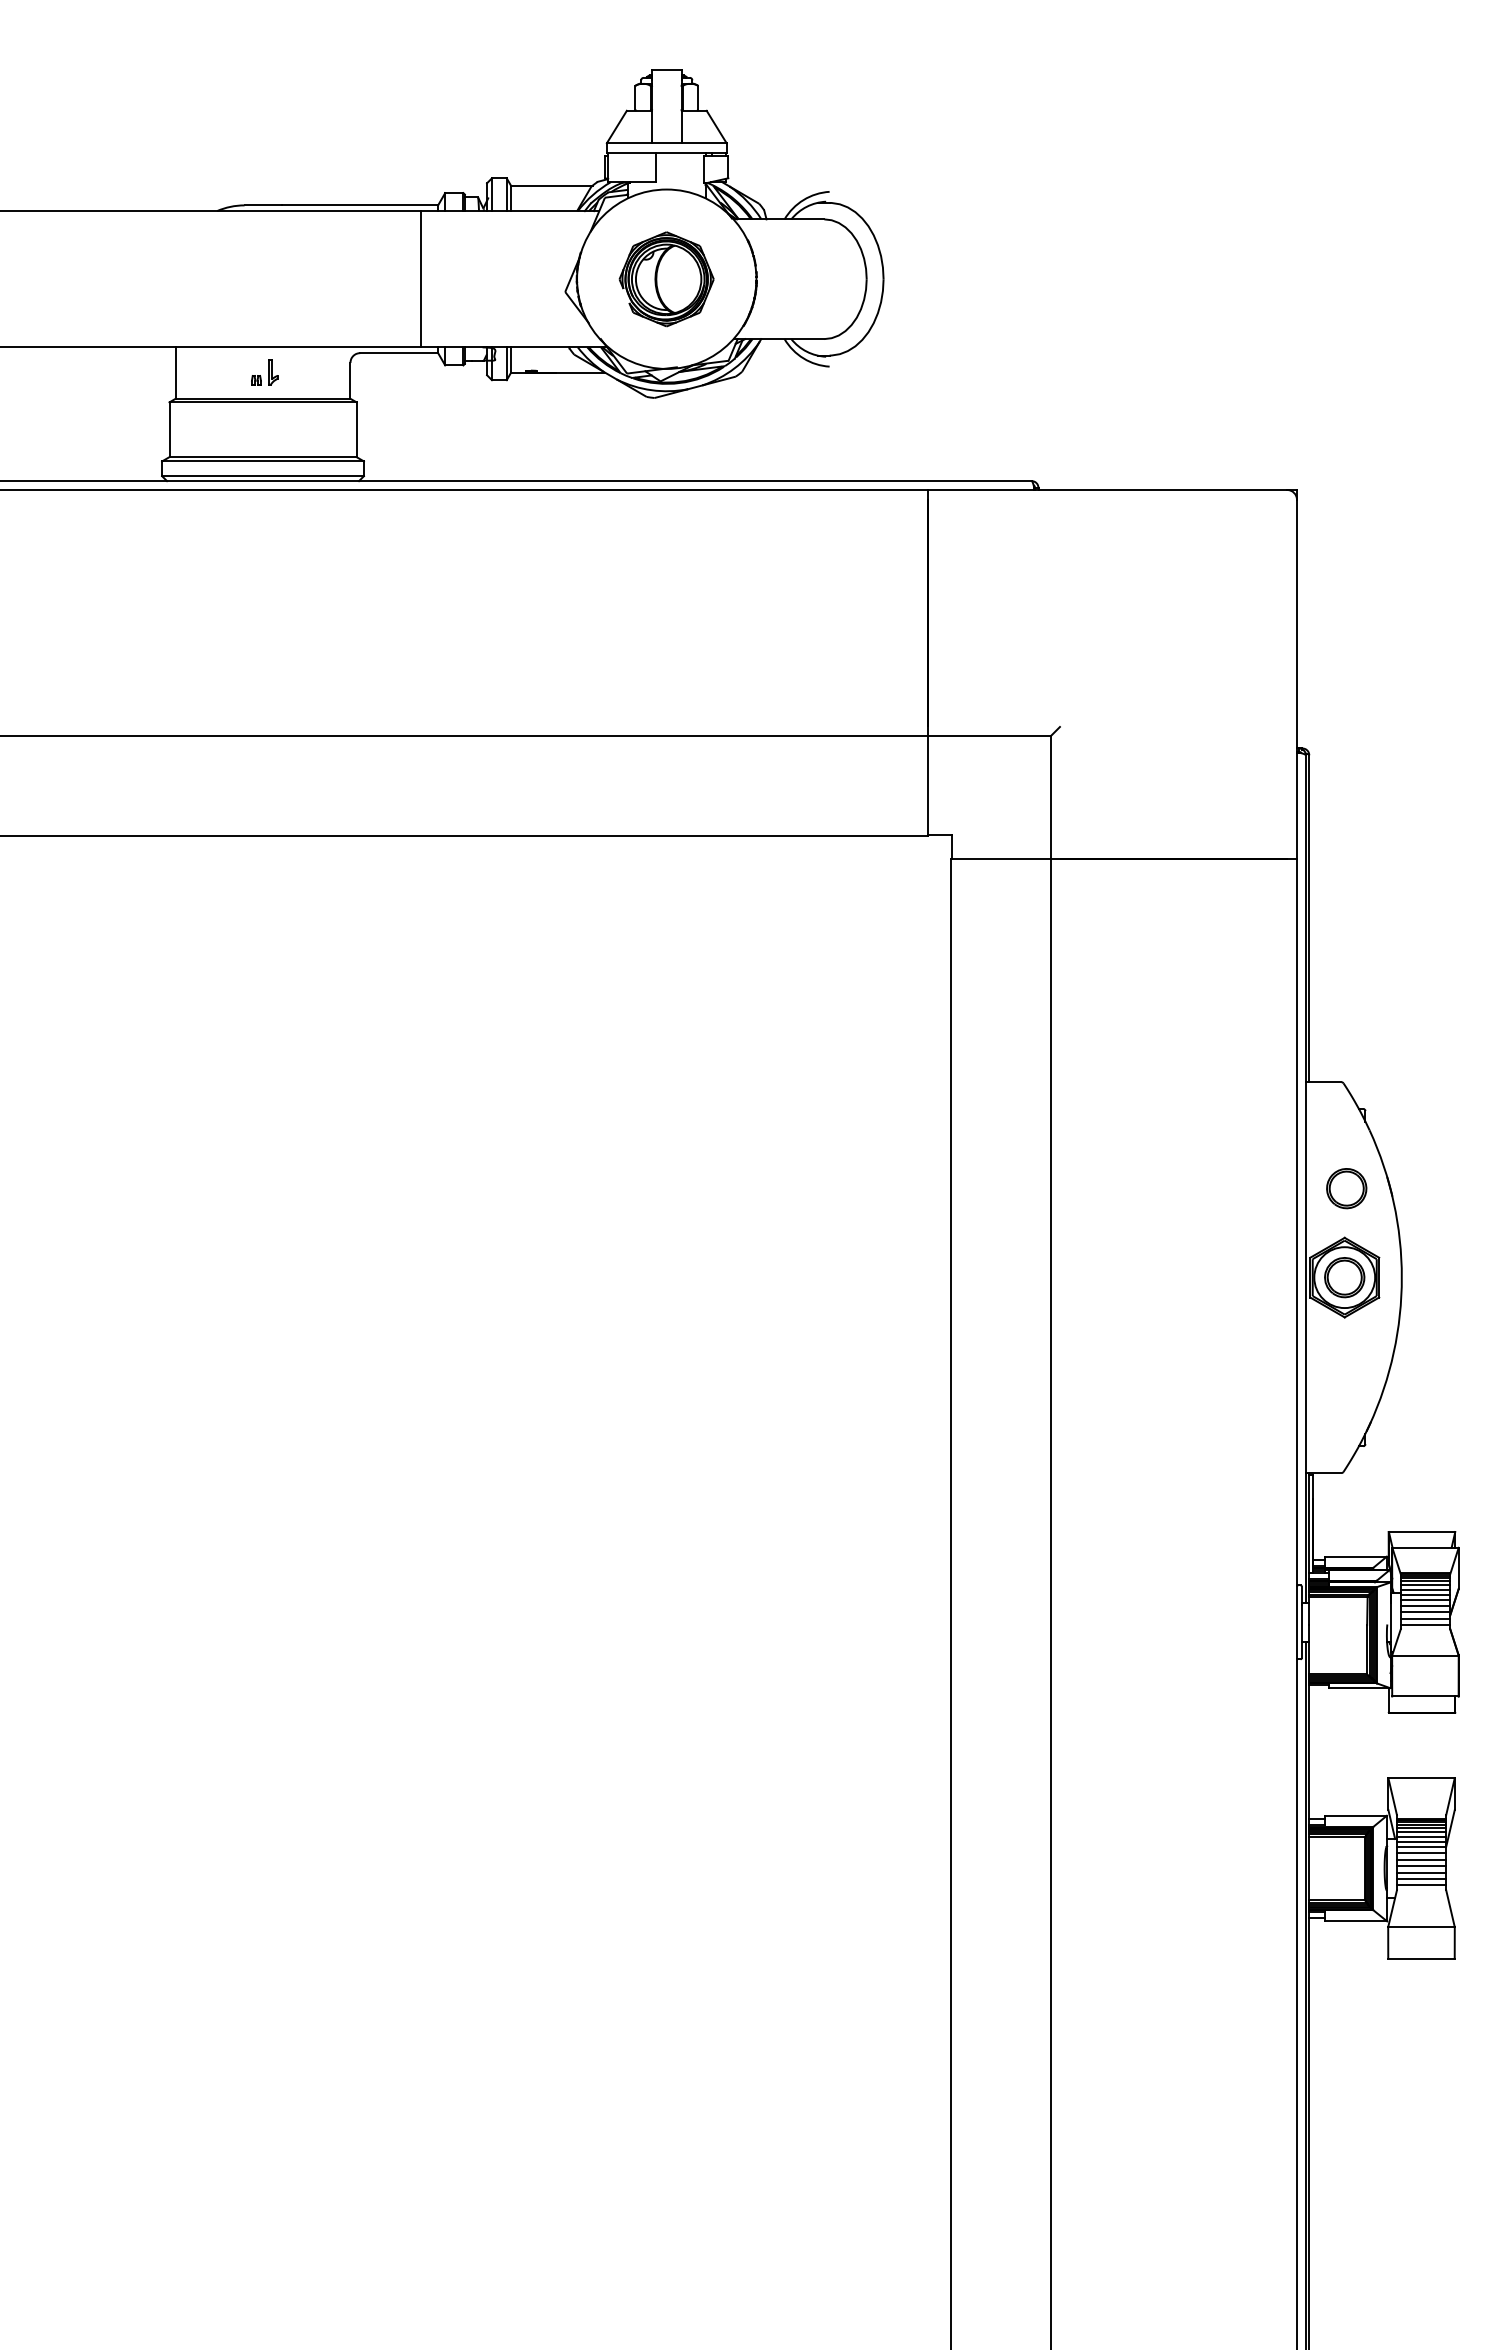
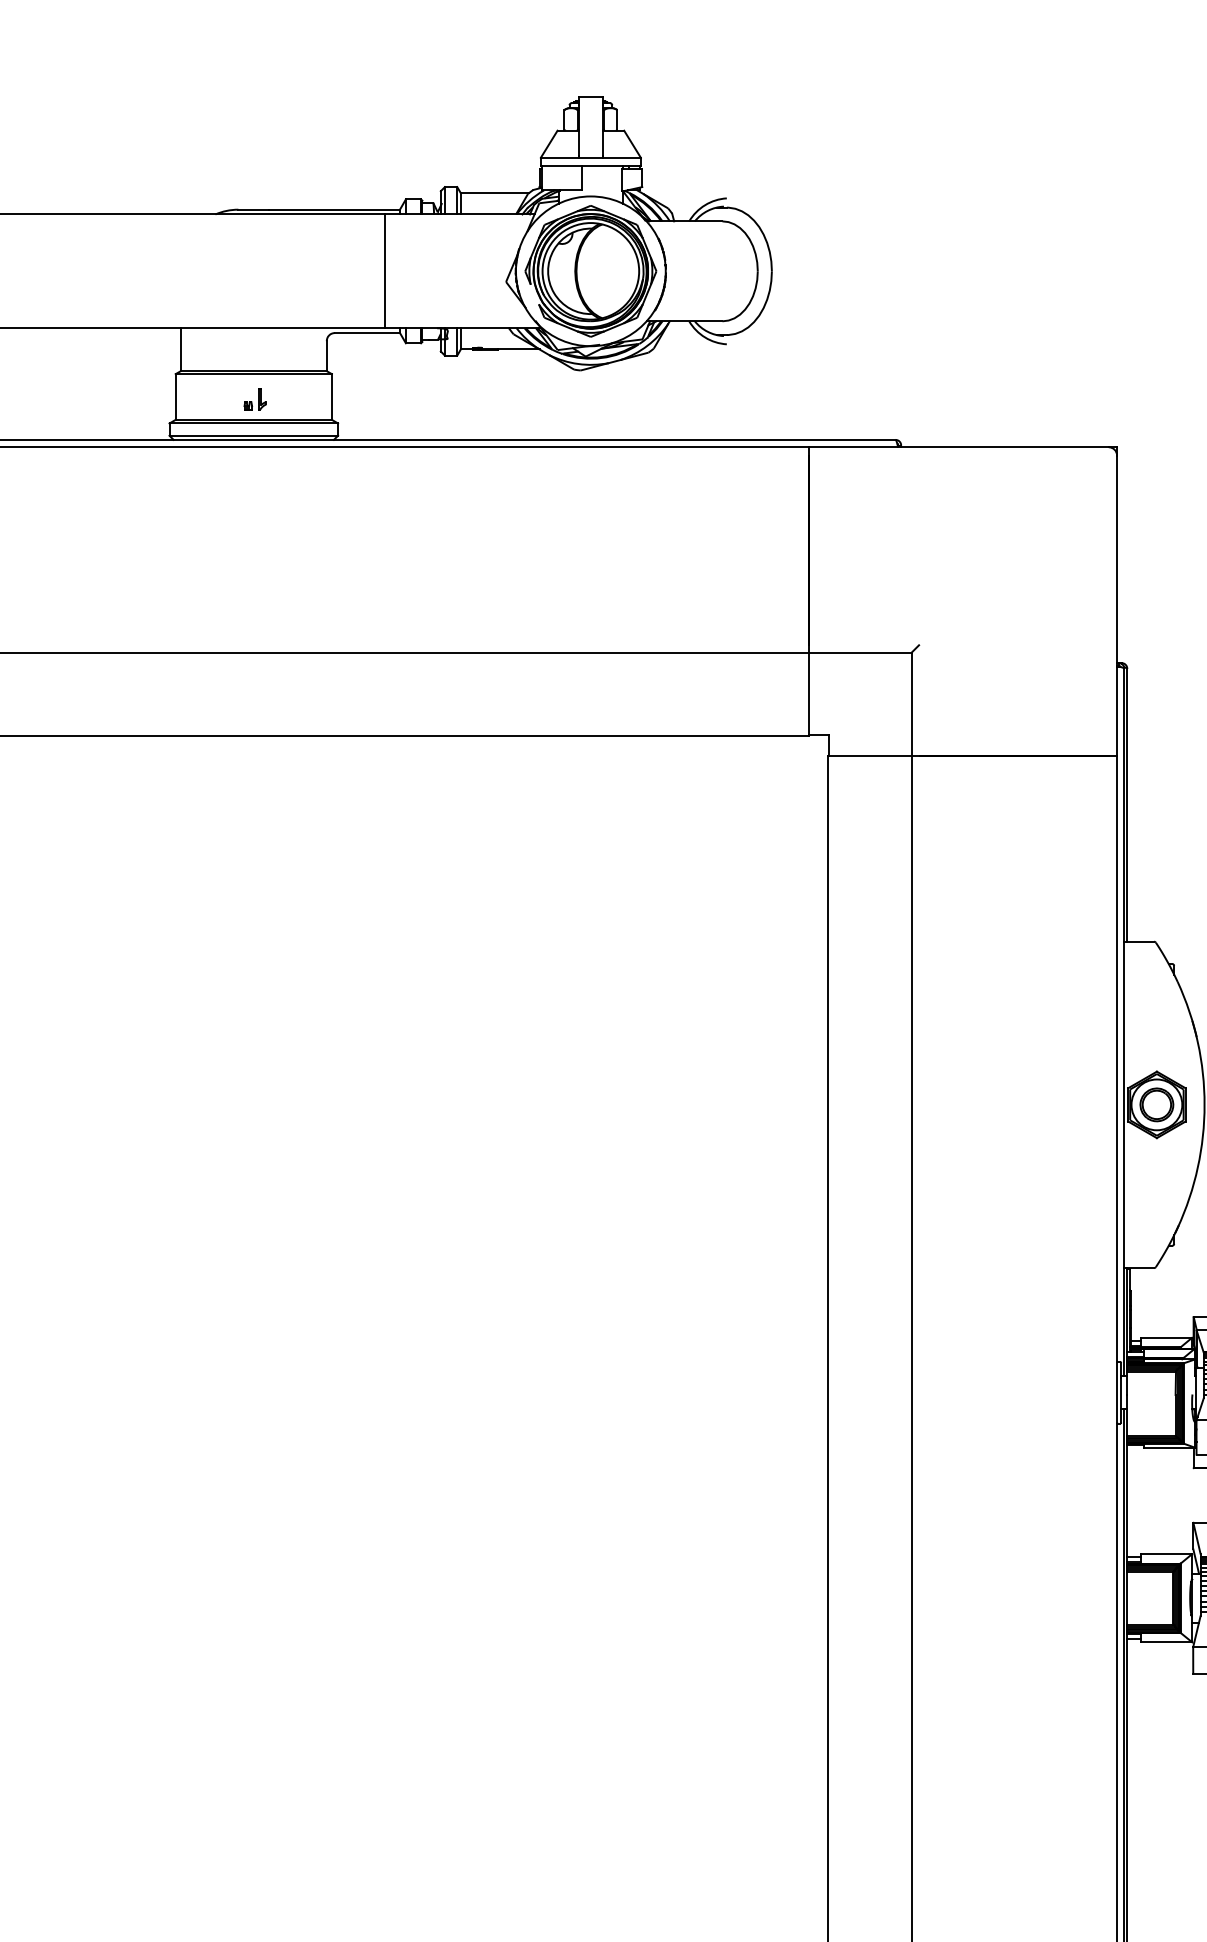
part: (666, 279) -> (590, 271), size x1.67
part: (264, 372) -> (255, 399), moved
part: (1346, 1188) -> (1158, 1030), removed

